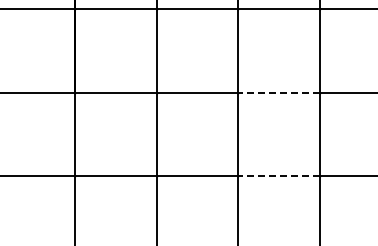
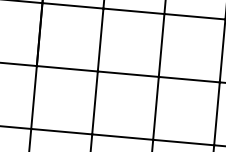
line: (278, 92) -> (188, 79), dashed -> solid
line: (278, 176) -> (183, 142), dashed -> solid

